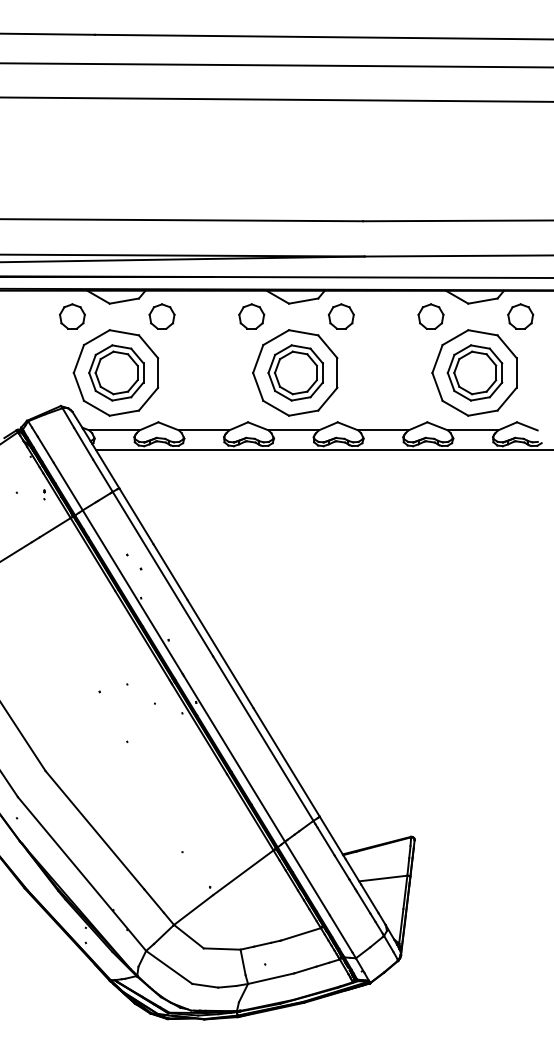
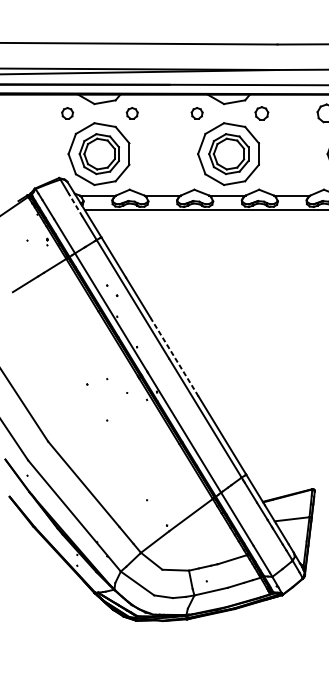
part: (72, 316) -> (67, 113), size x0.6
part: (161, 316) -> (131, 113), size x0.6
part: (251, 316) -> (196, 113), size x0.6
part: (341, 316) -> (261, 113), size x0.7
line: (83, 443) -> (75, 205), solid -> dashed
line: (220, 653) -> (174, 356), solid -> dashed

